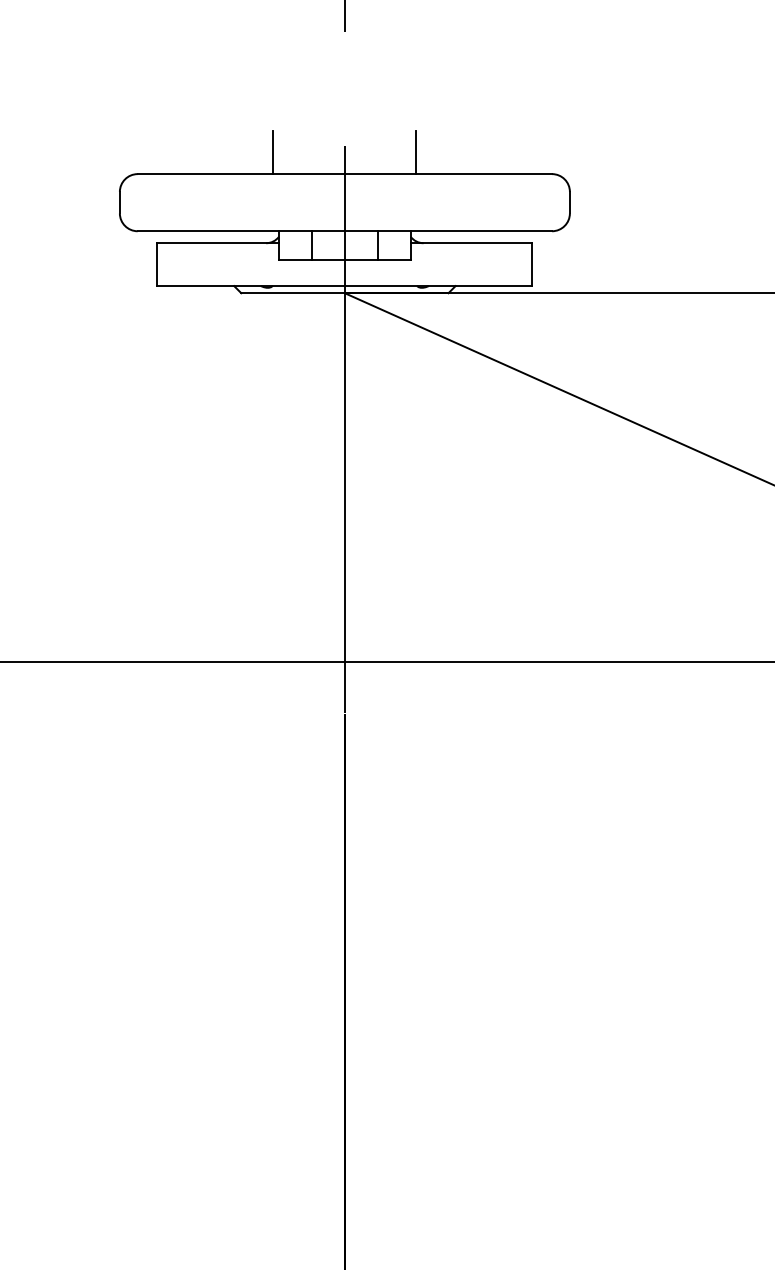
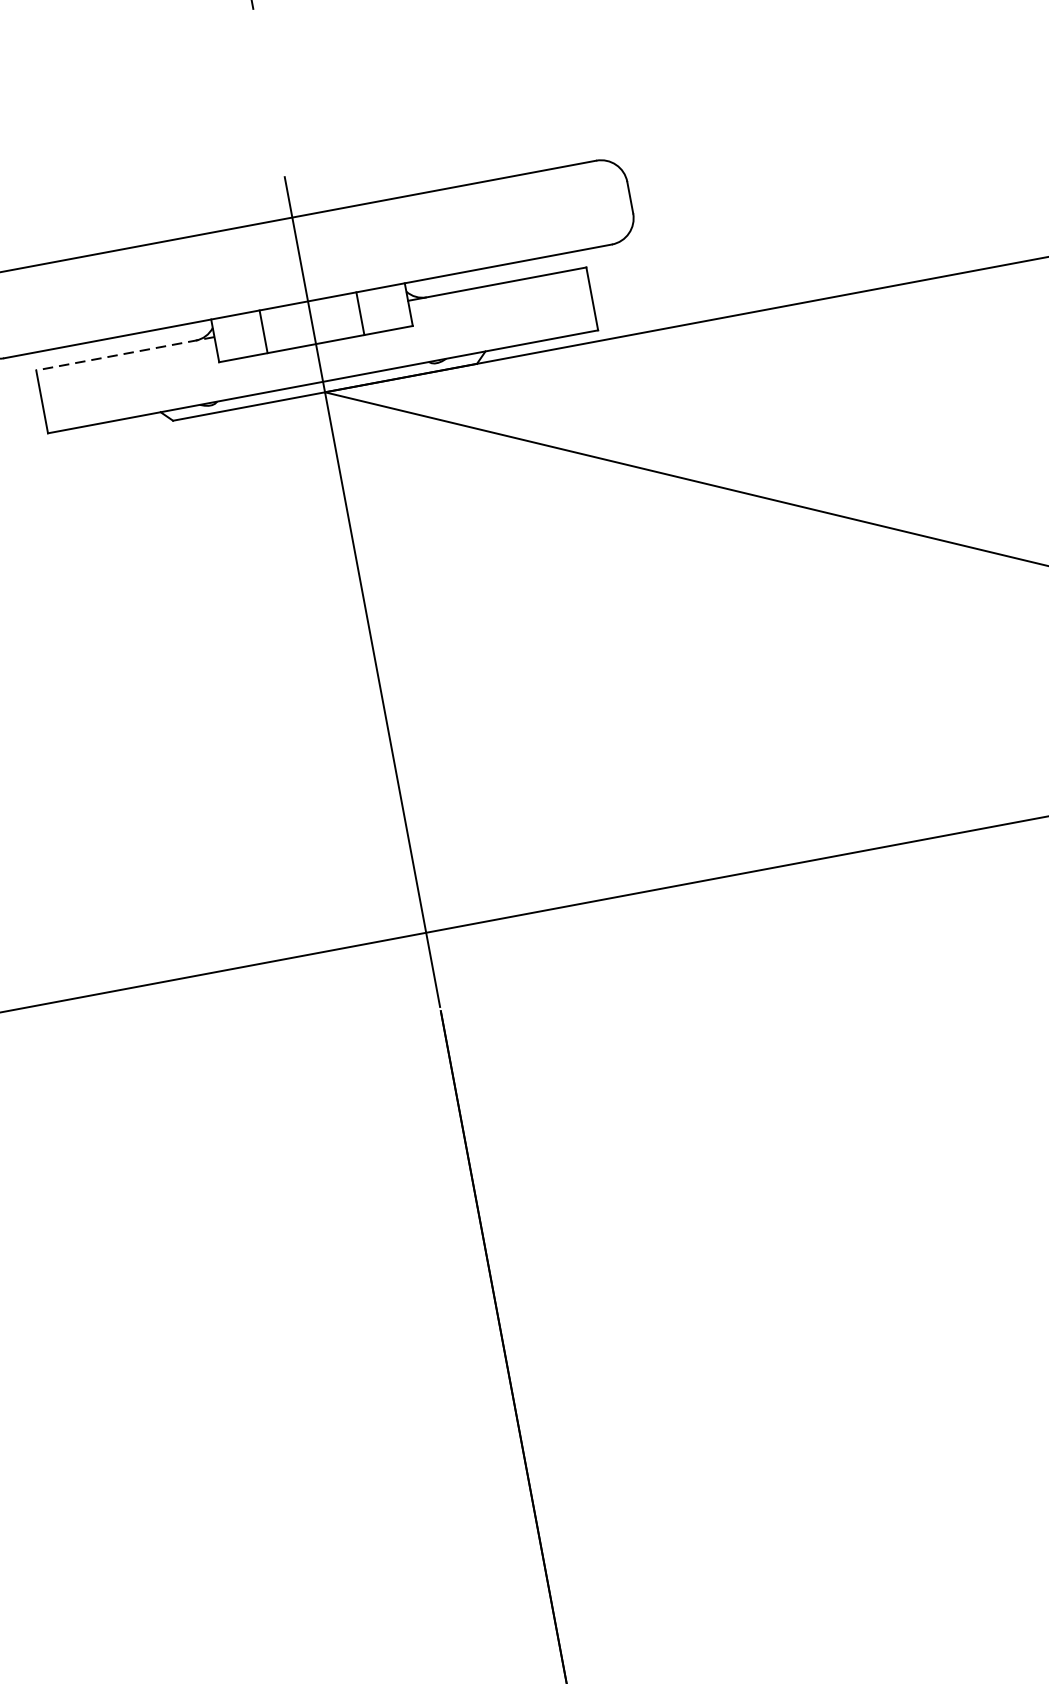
line: (273, 152) -> (181, 205), removed
line: (416, 152) -> (391, 166), removed
line: (218, 243) -> (125, 354), solid -> dashed

